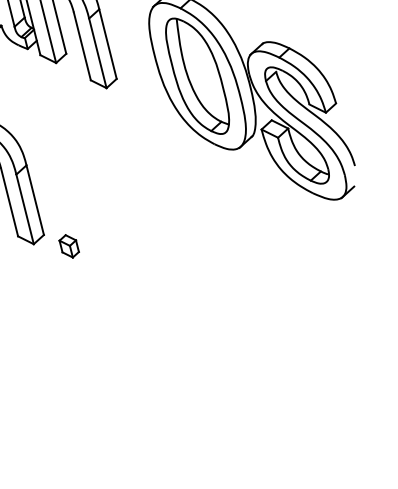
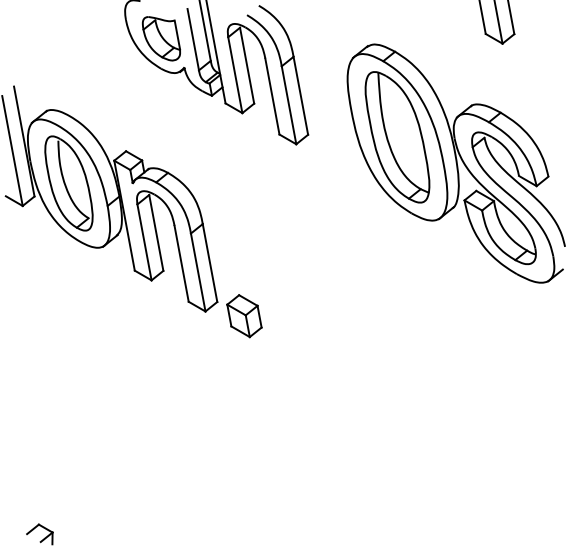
part: (69, 246) -> (244, 316), size x1.67

